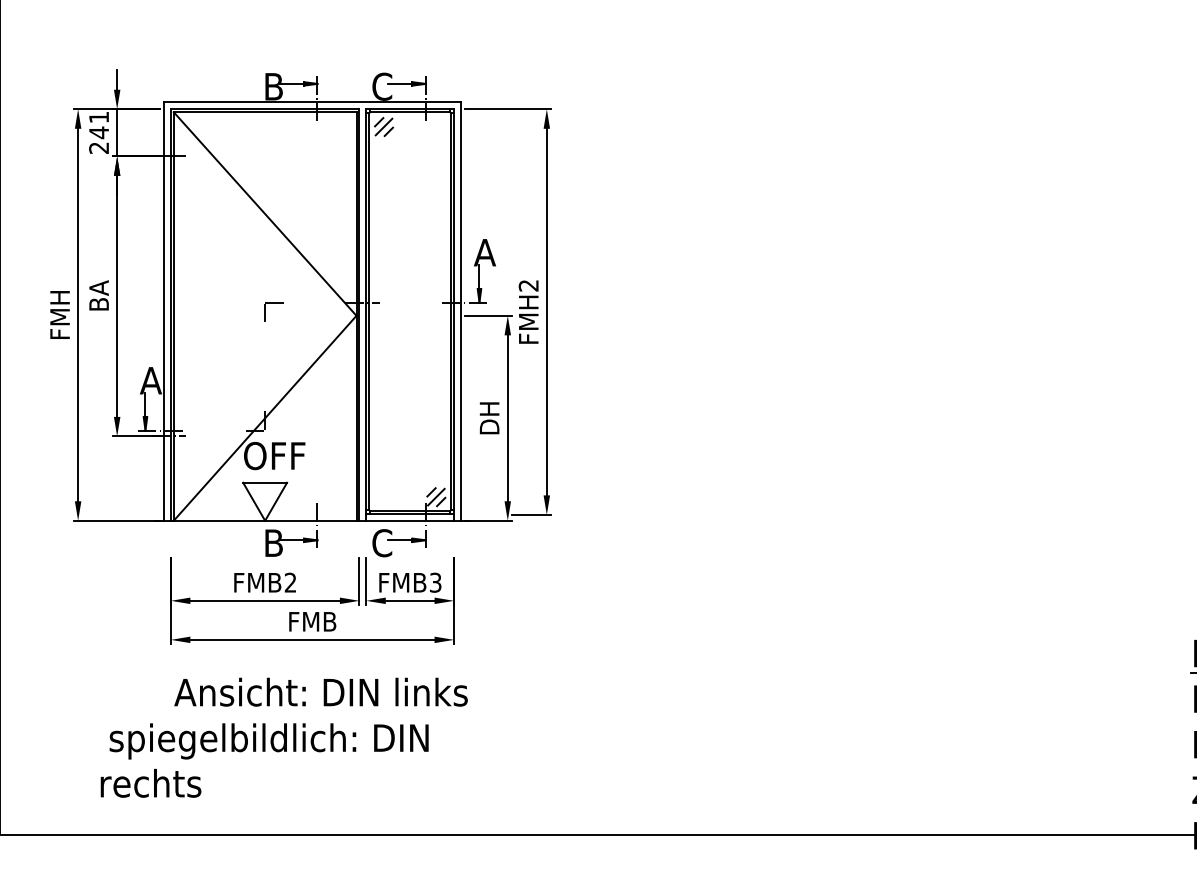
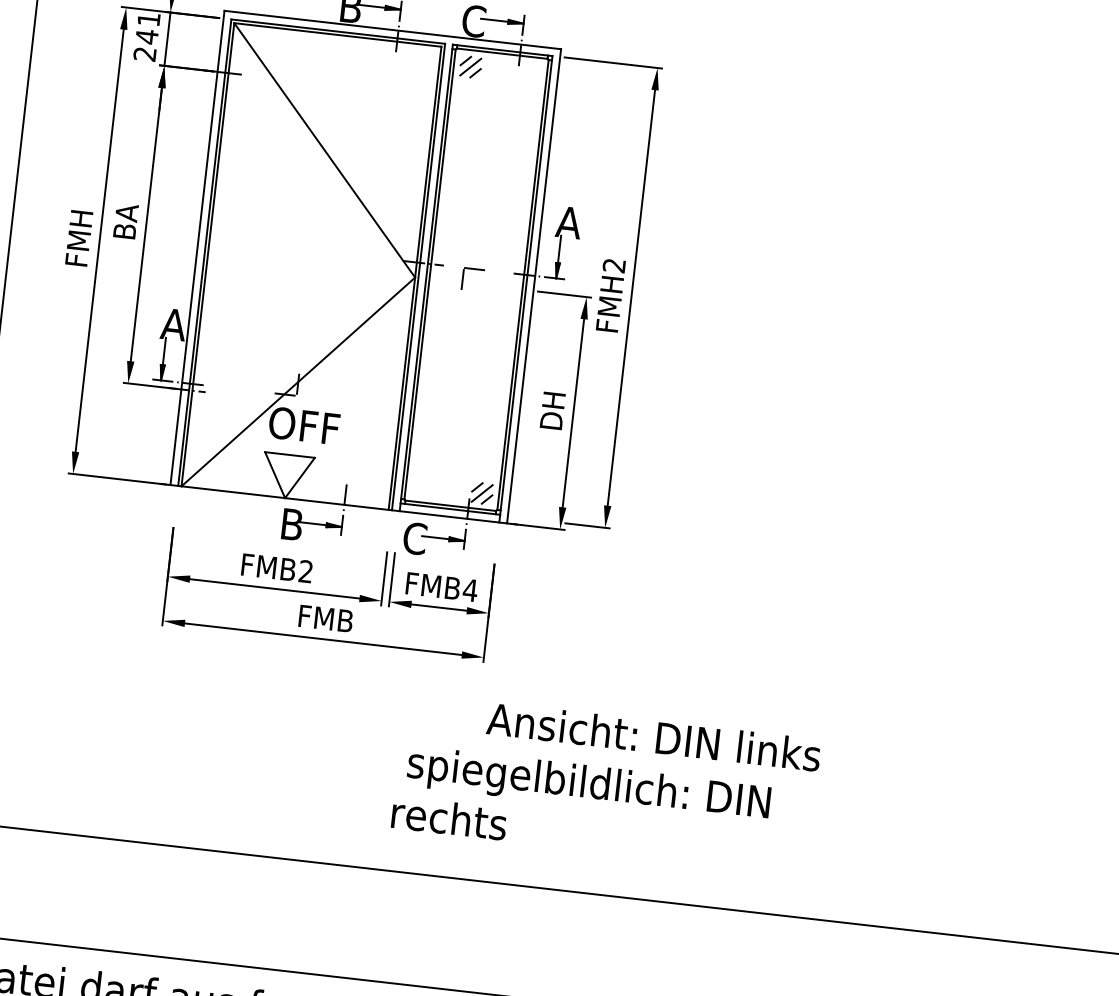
part: (273, 303) -> (473, 270), moved
text: (435, 582) -> (470, 590), FMB3 -> FMB4
text: (283, 737) -> (605, 783), moved

